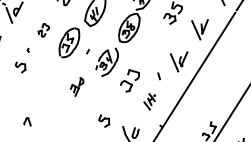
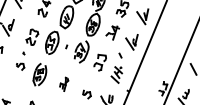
part: (44, 29) -> (32, 36), size x1.67
part: (153, 42) -> (112, 32), added
part: (44, 82) -> (39, 74), added
part: (77, 85) -> (64, 83), moved
part: (149, 101) -> (116, 74), size x1.43

